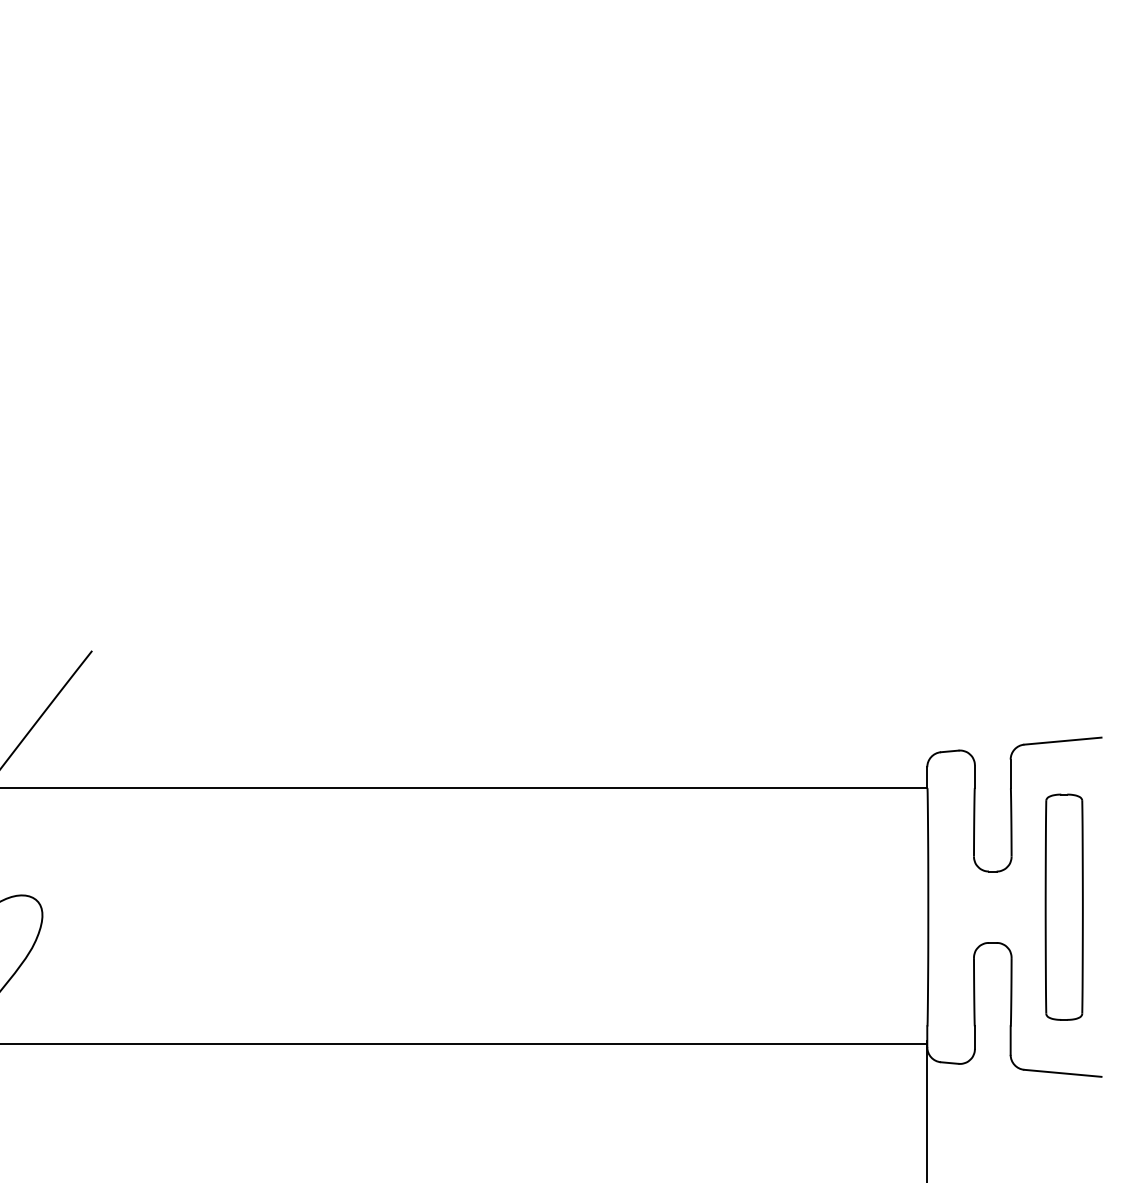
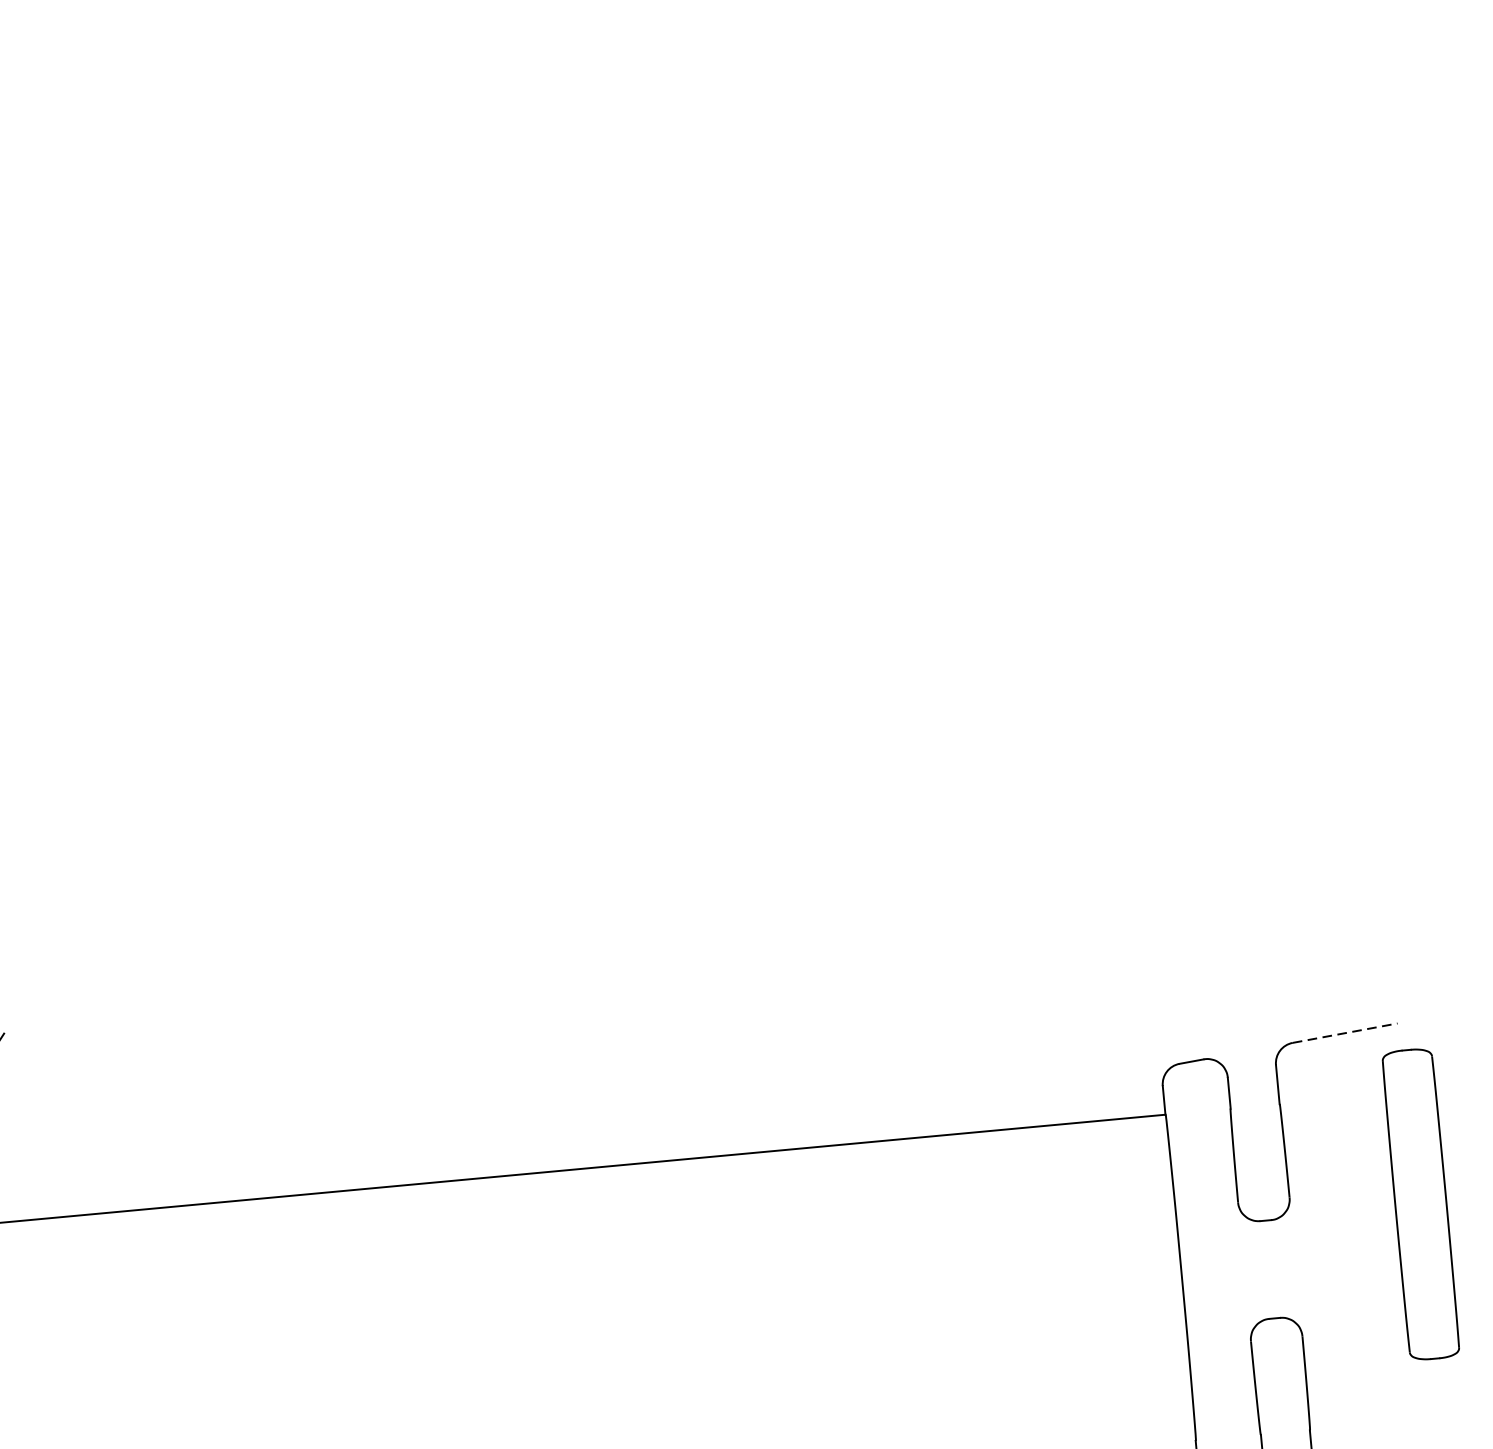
line: (1062, 741) -> (1344, 1033), solid -> dashed
part: (1063, 906) -> (1419, 1203), moved

